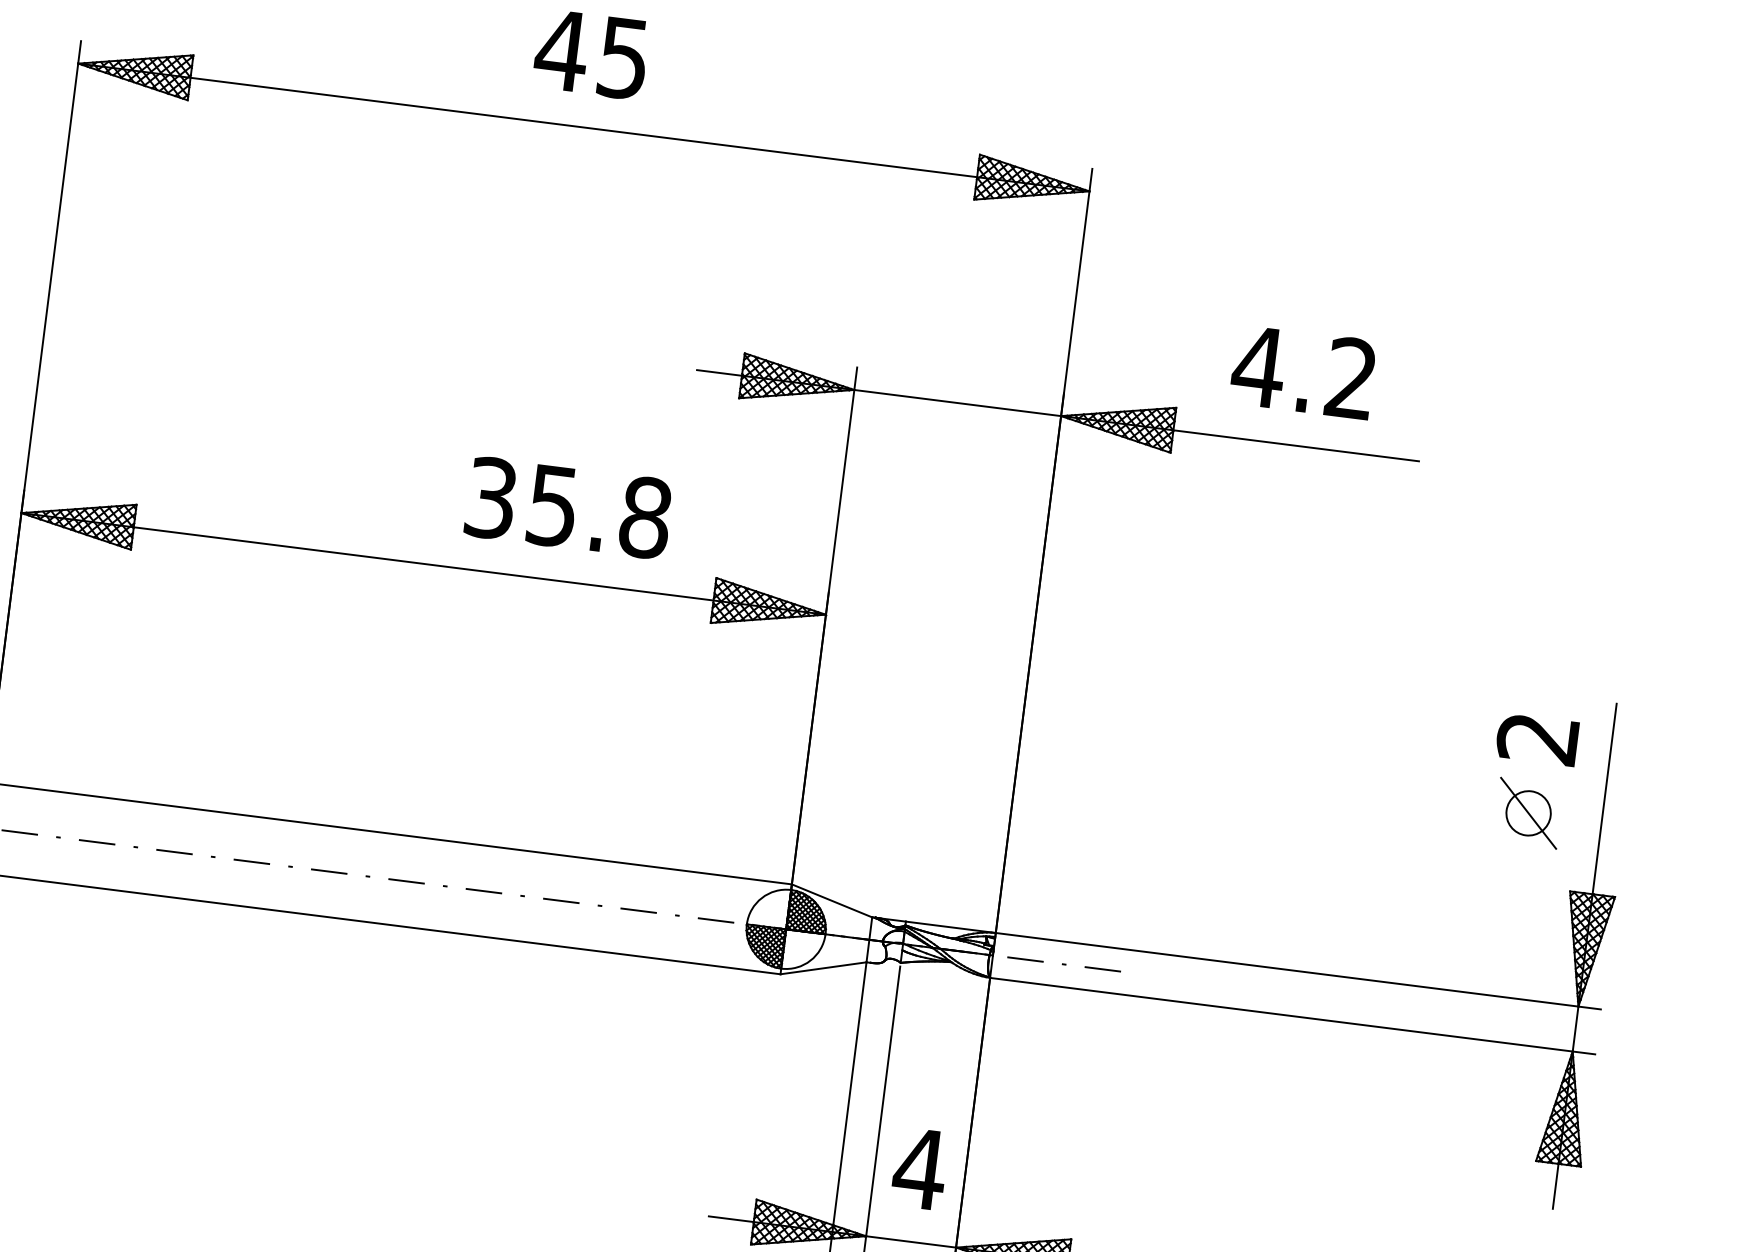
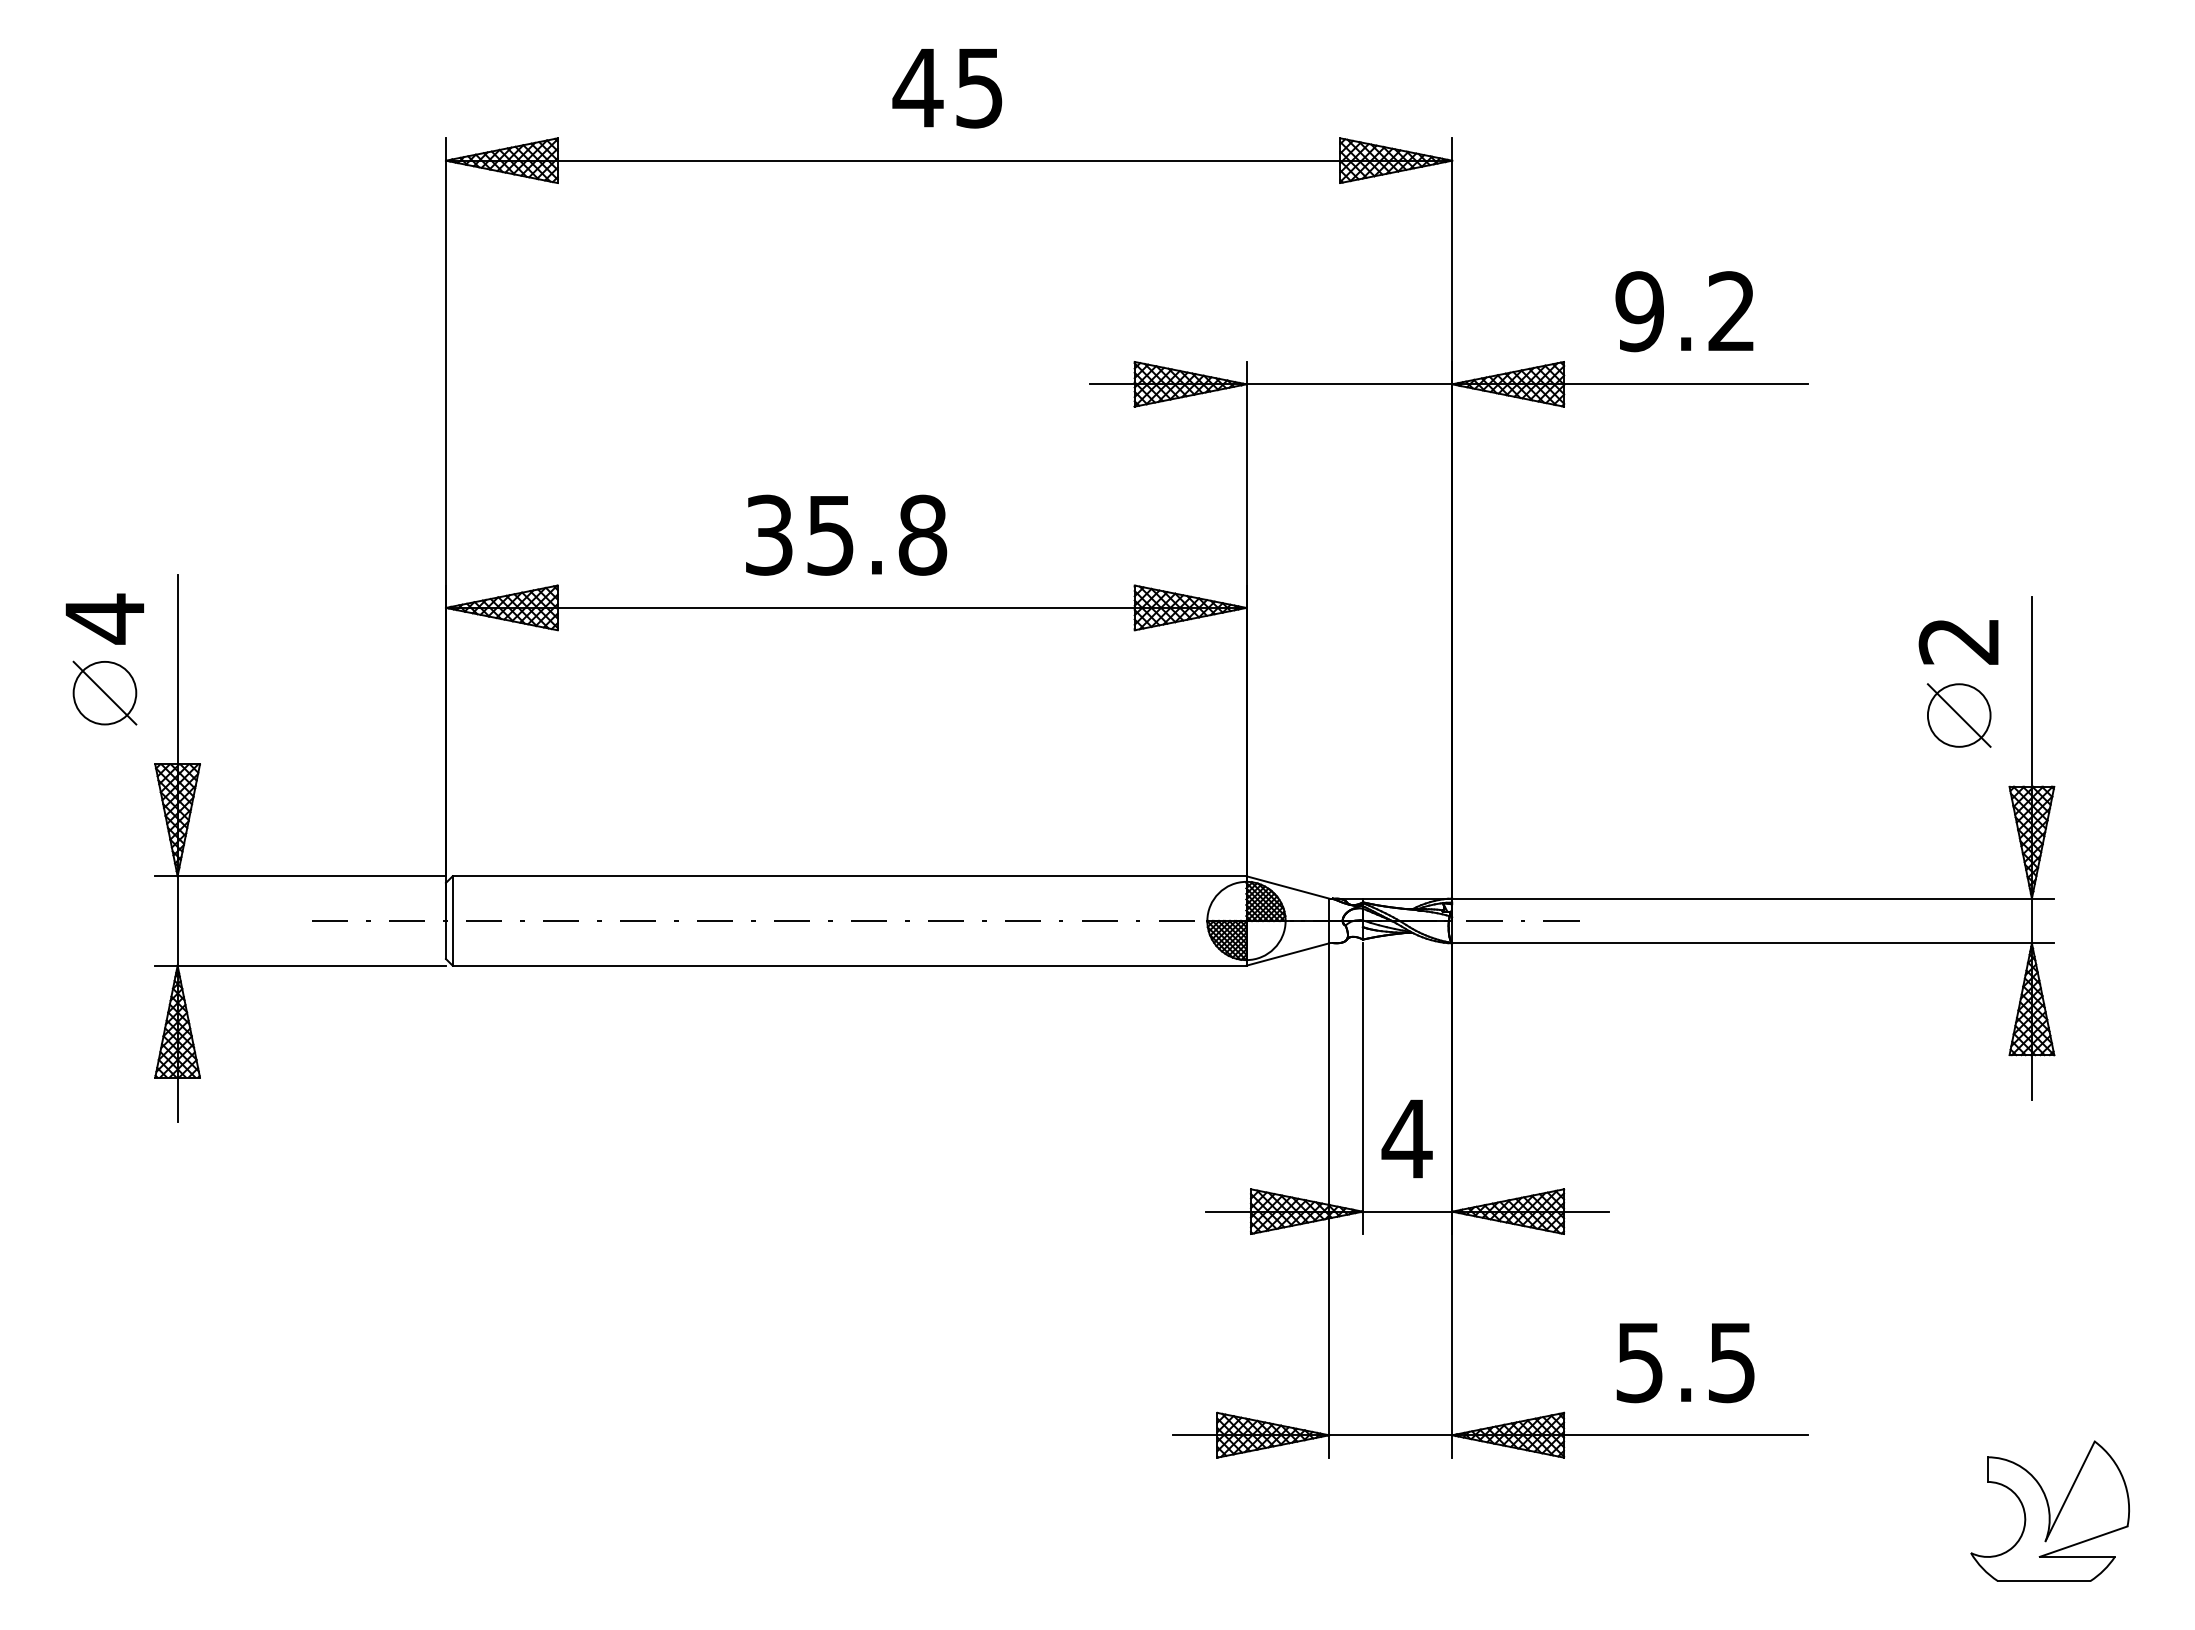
text: (1258, 366) -> (1639, 311), 4.2 -> 9.2
text: (568, 507) -> (846, 534), moved
circle: (1527, 813) -> (1958, 715), size x1.43

